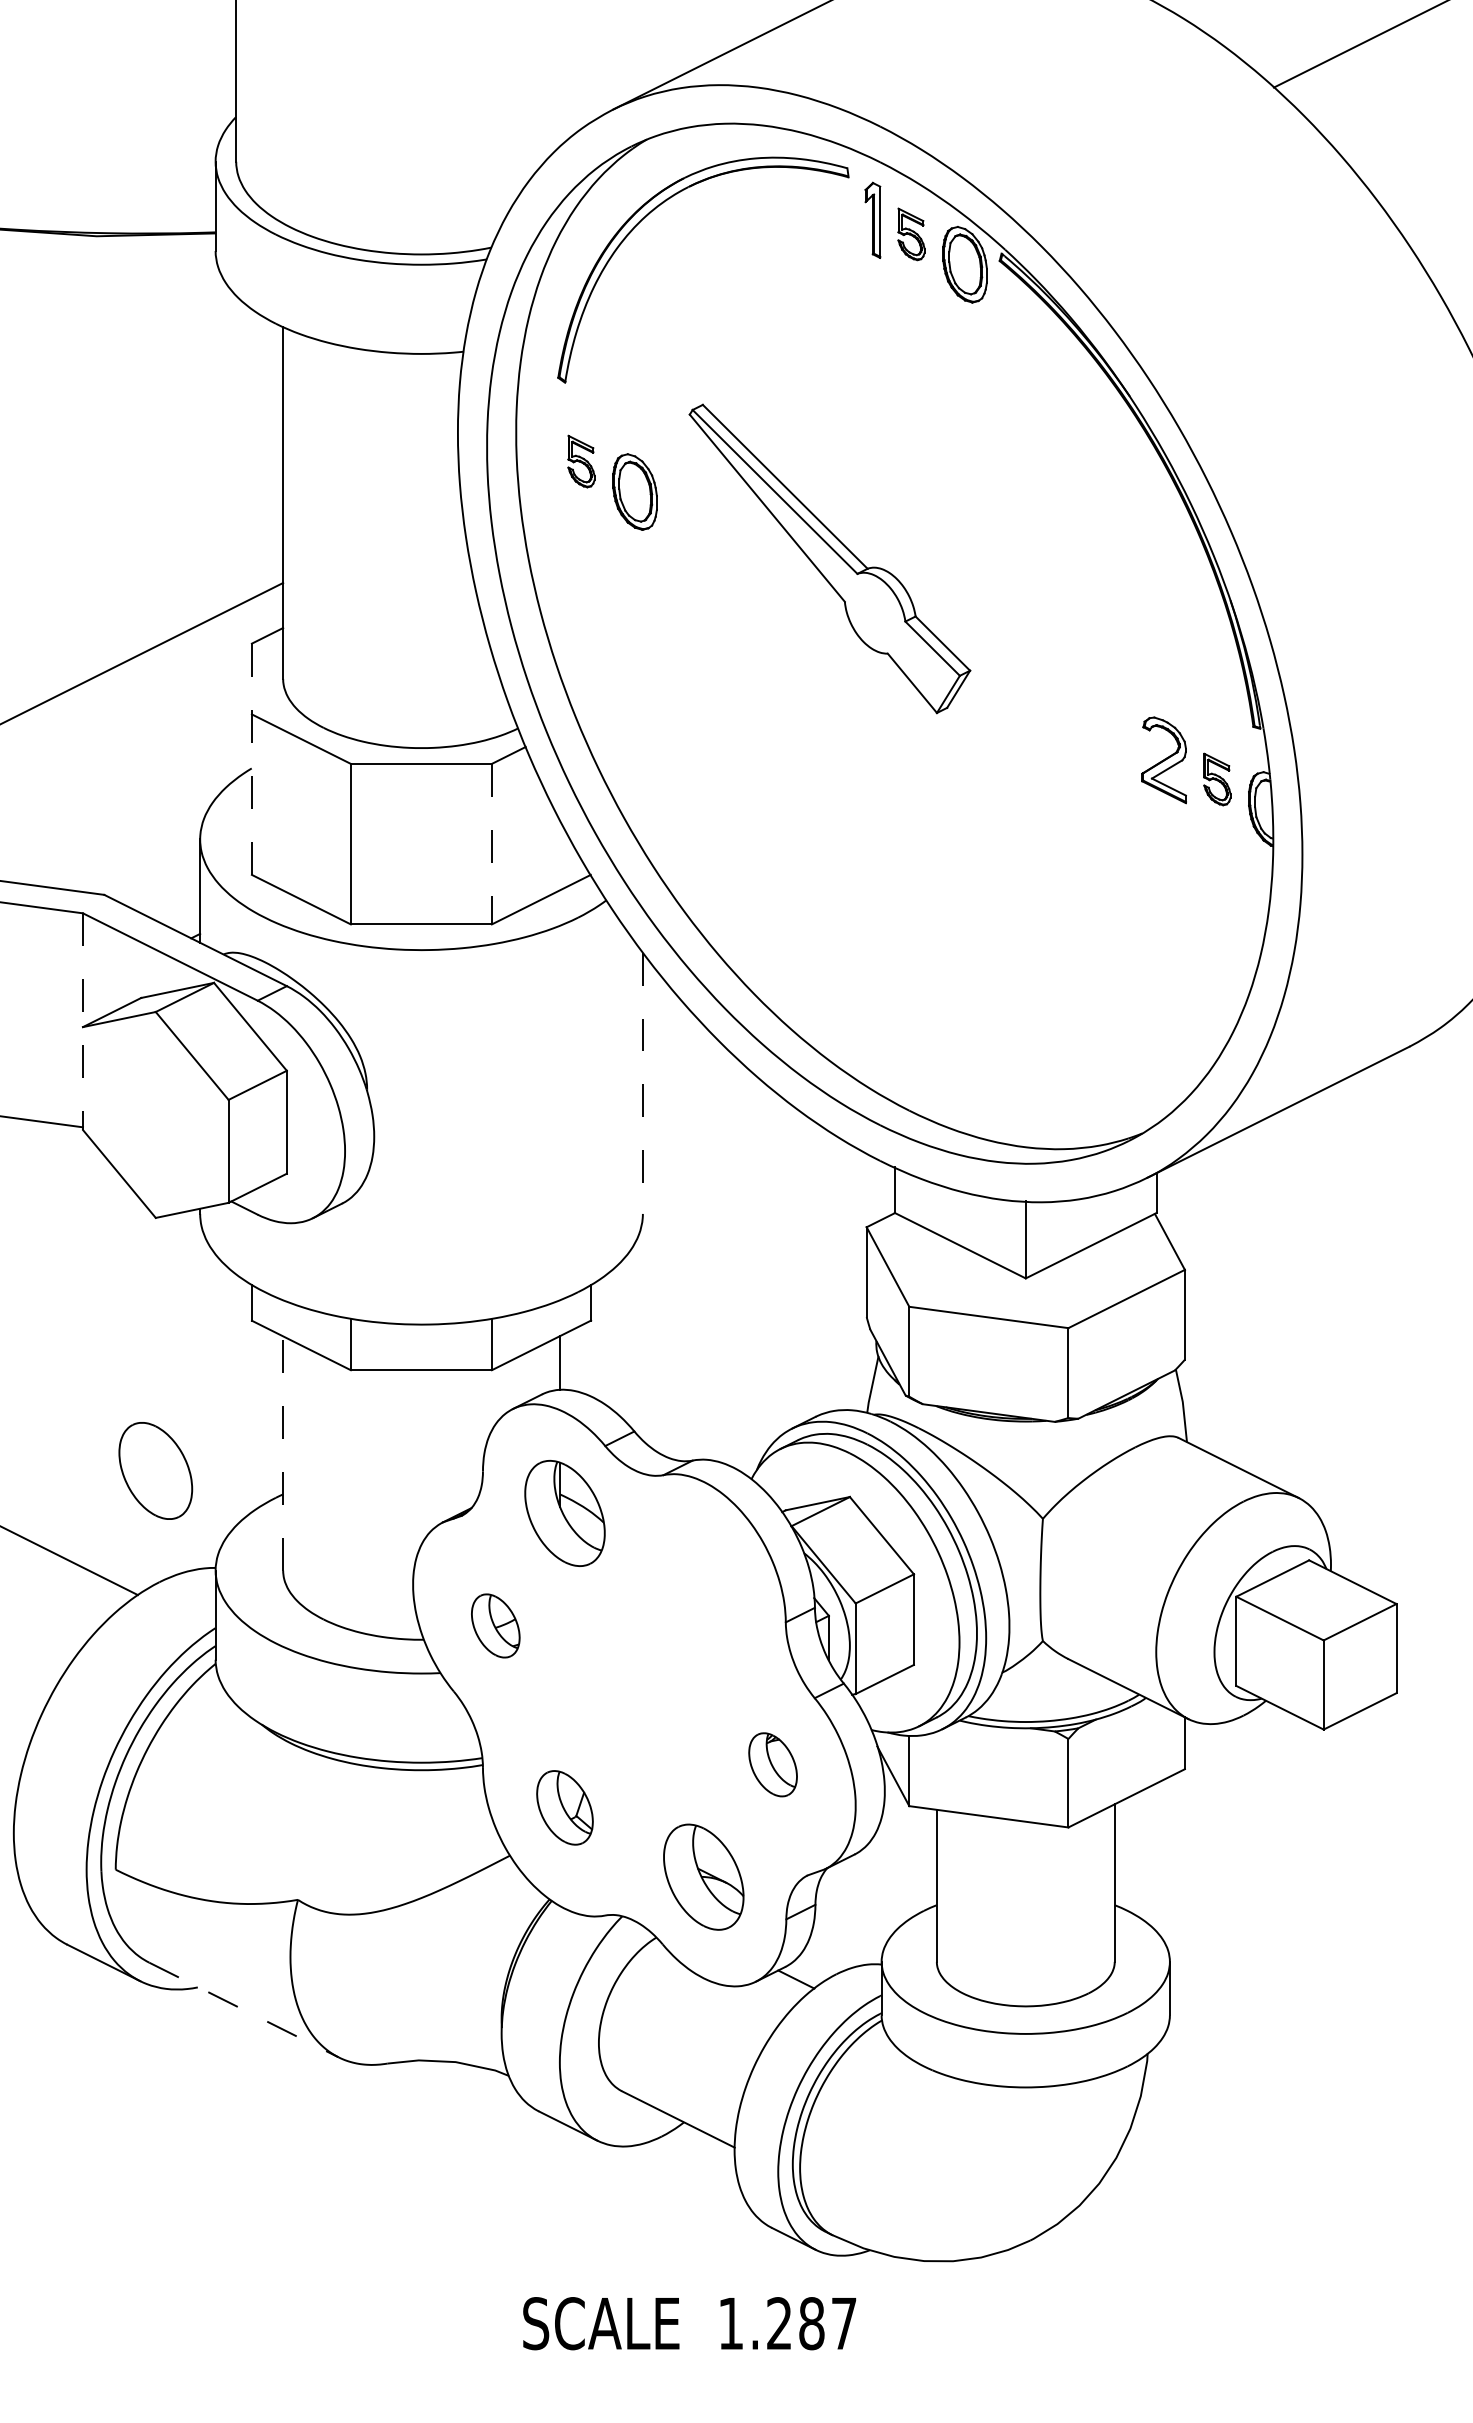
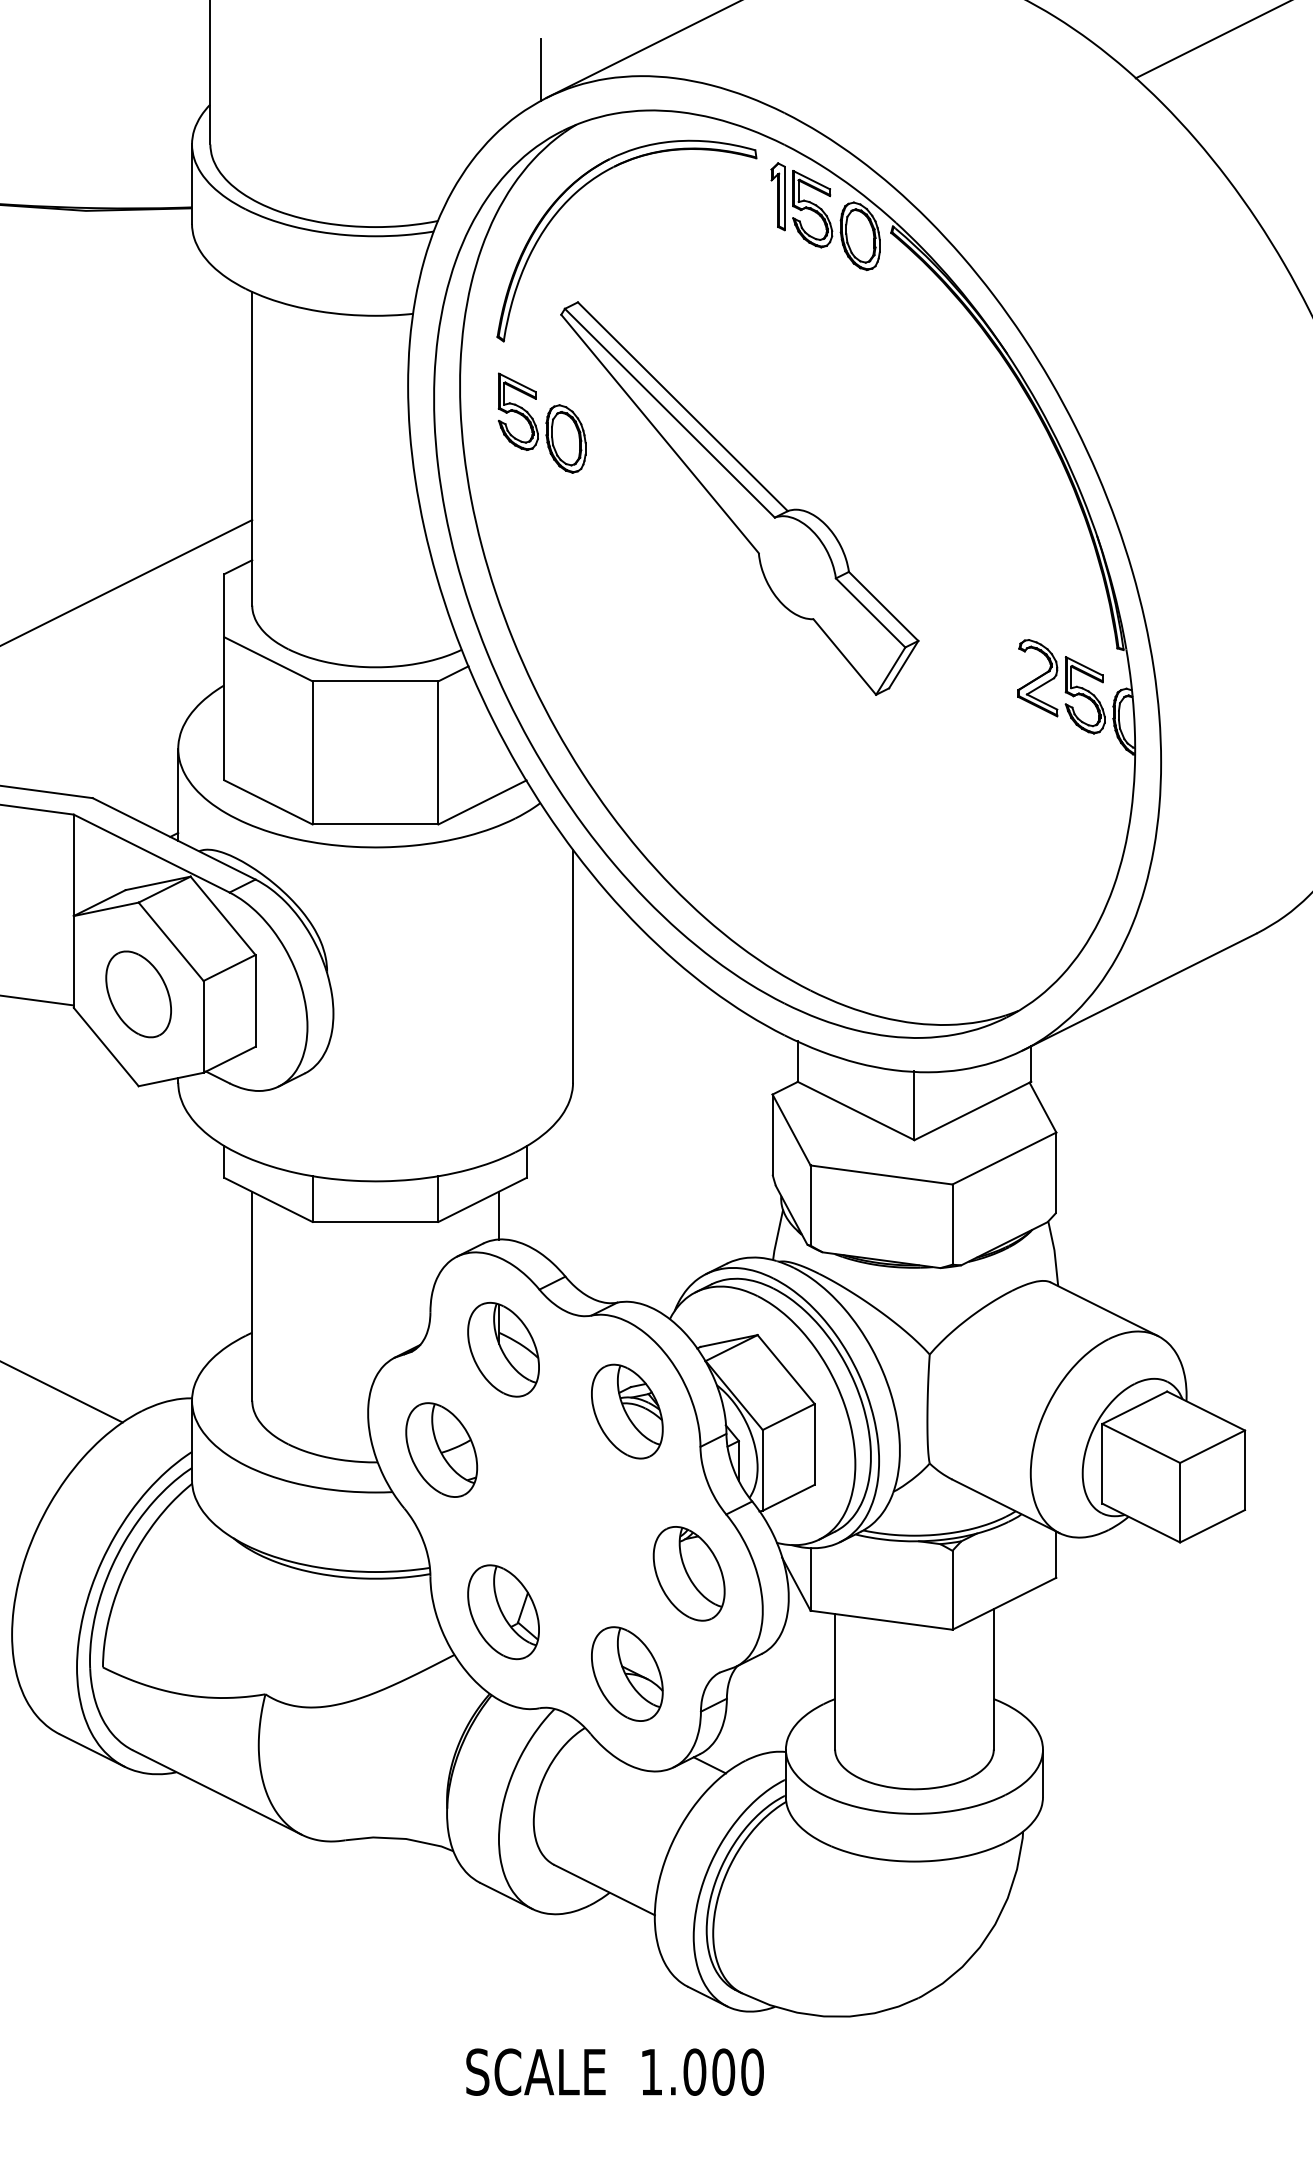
line: (606, 78) -> (540, 70), added
part: (911, 234) -> (812, 209), size x1.67
part: (581, 461) -> (518, 411), size x1.67
part: (829, 558) -> (739, 498), size x1.43
line: (251, 759) -> (224, 677), dashed -> solid
part: (1217, 779) -> (1085, 695), size x1.67
line: (491, 844) -> (438, 753), dashed -> solid
line: (83, 1022) -> (74, 911), dashed -> solid
line: (642, 1083) -> (572, 966), dashed -> solid
line: (283, 1452) -> (252, 1295), dashed -> solid
part: (155, 1470) -> (138, 994), moved
part: (703, 1582) -> (627, 1411), added
part: (495, 1625) -> (441, 1449), size x1.67
part: (772, 1764) -> (688, 1573), size x1.67
part: (564, 1807) -> (503, 1611), size x1.43
line: (244, 2010) -> (217, 1792), dashed -> solid
text: (811, 2323) -> (723, 2072), 1.287 -> 1.000

